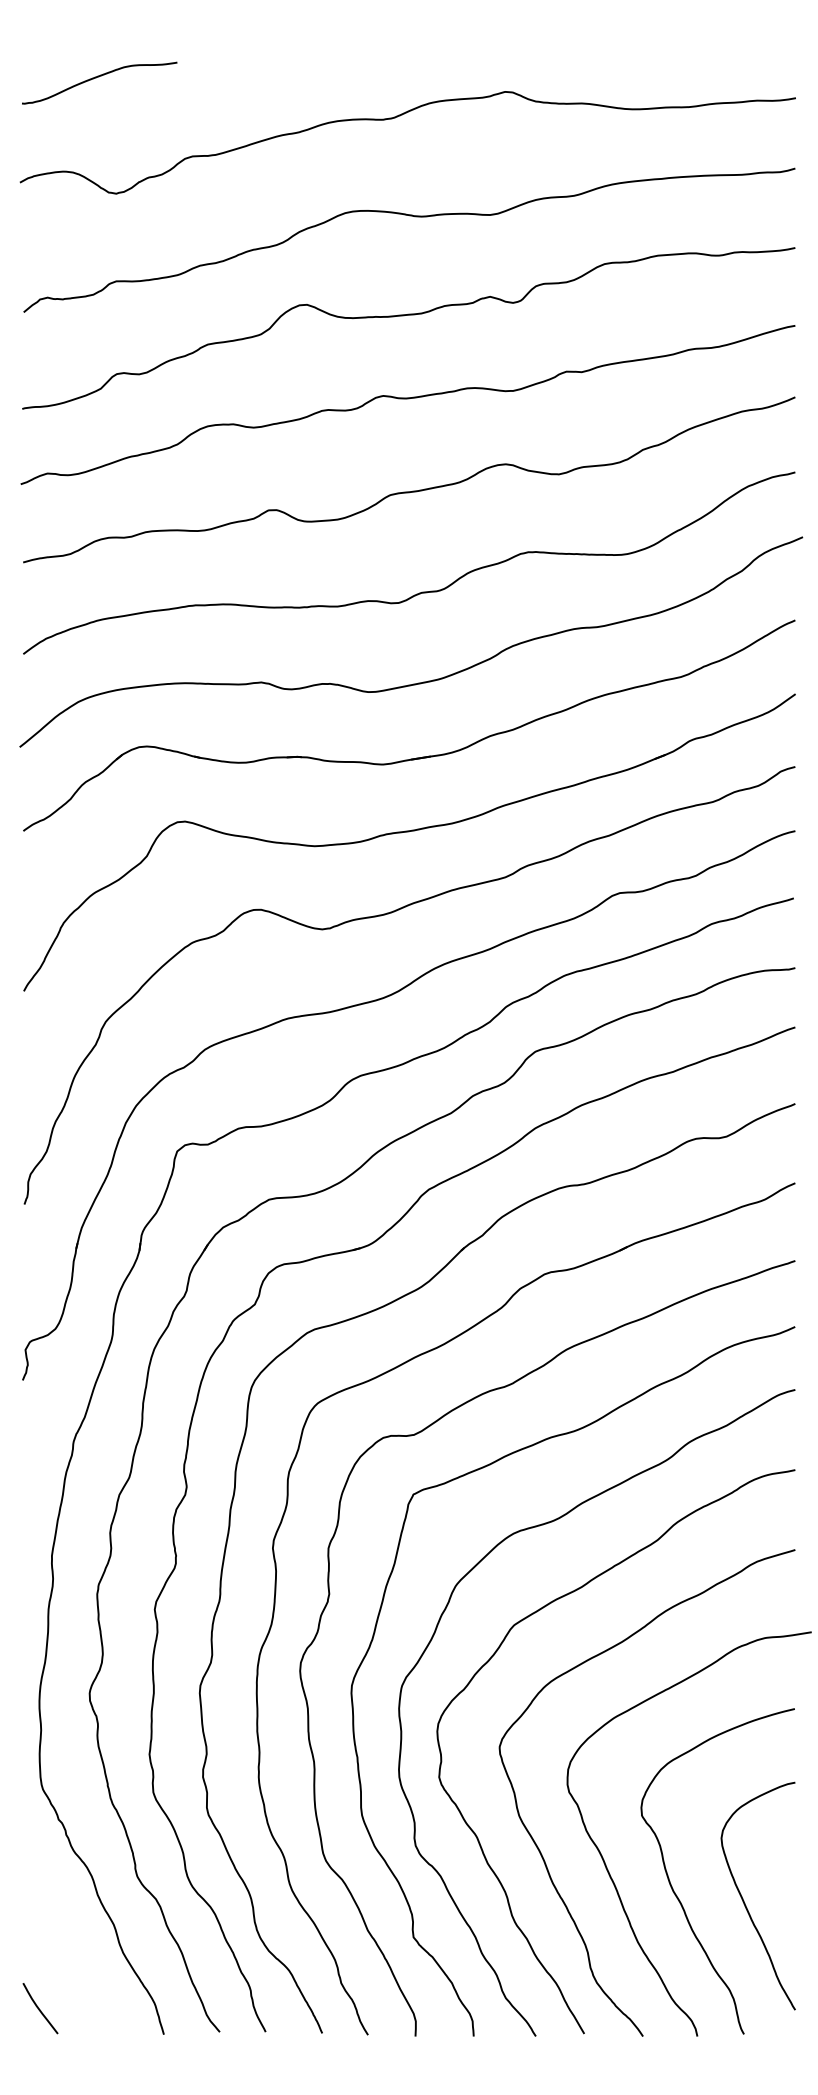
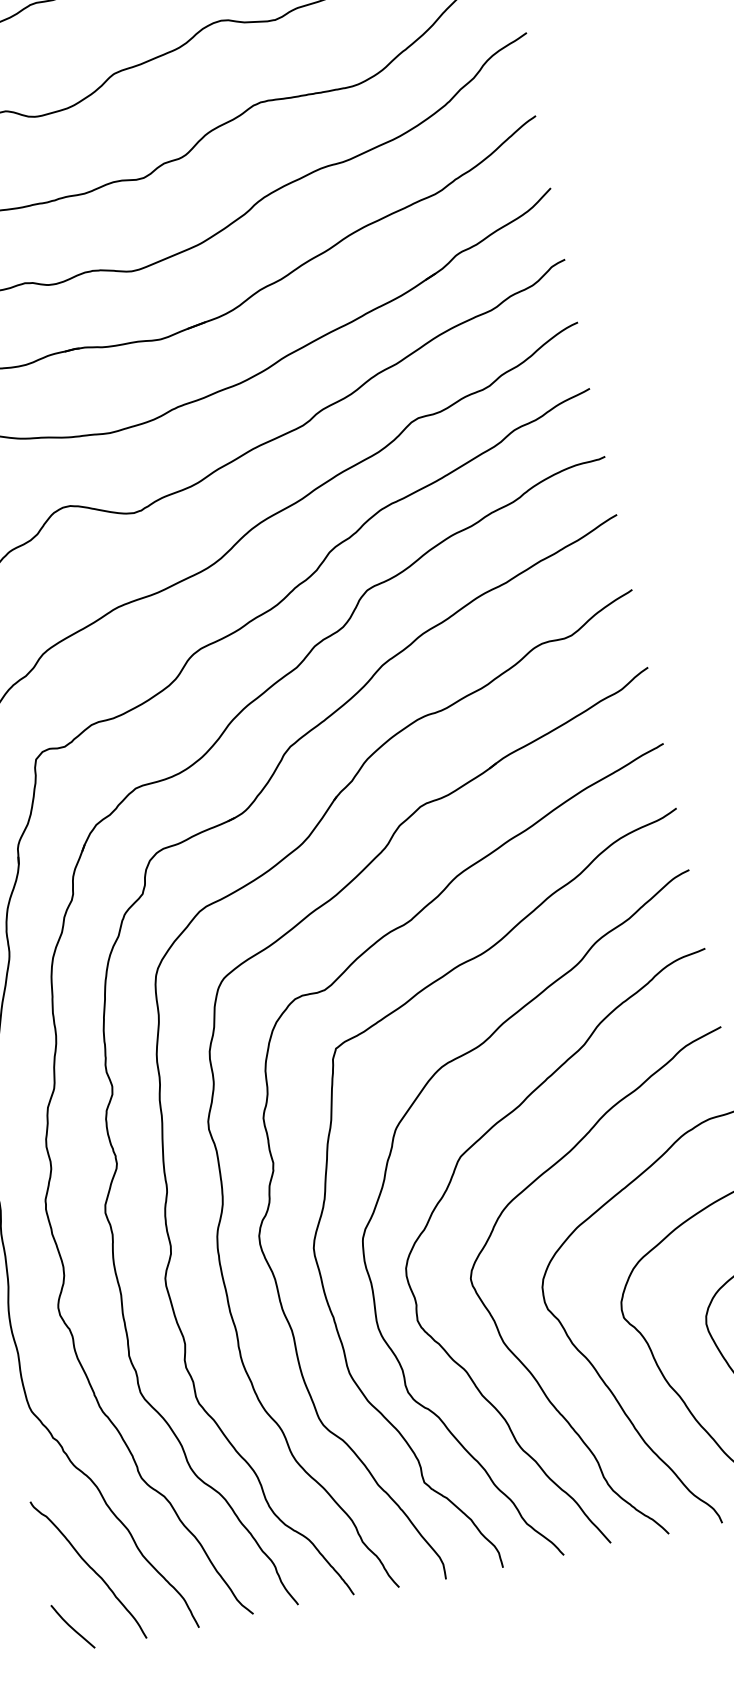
curve: (68, 1954) -> (89, 1568), added

